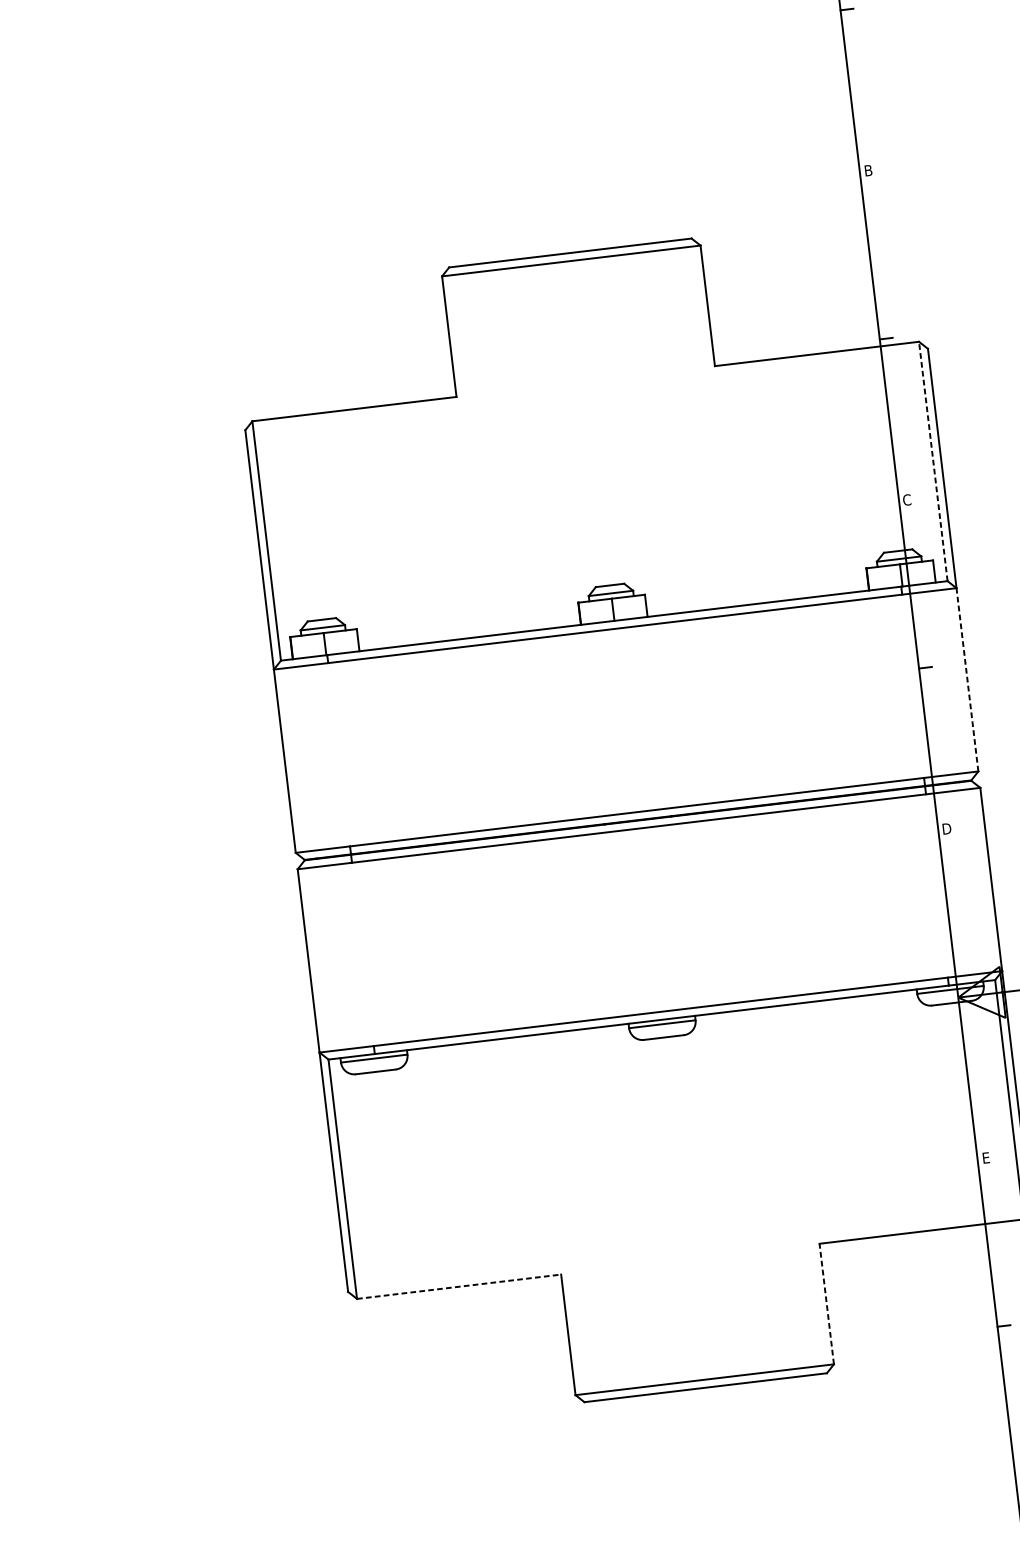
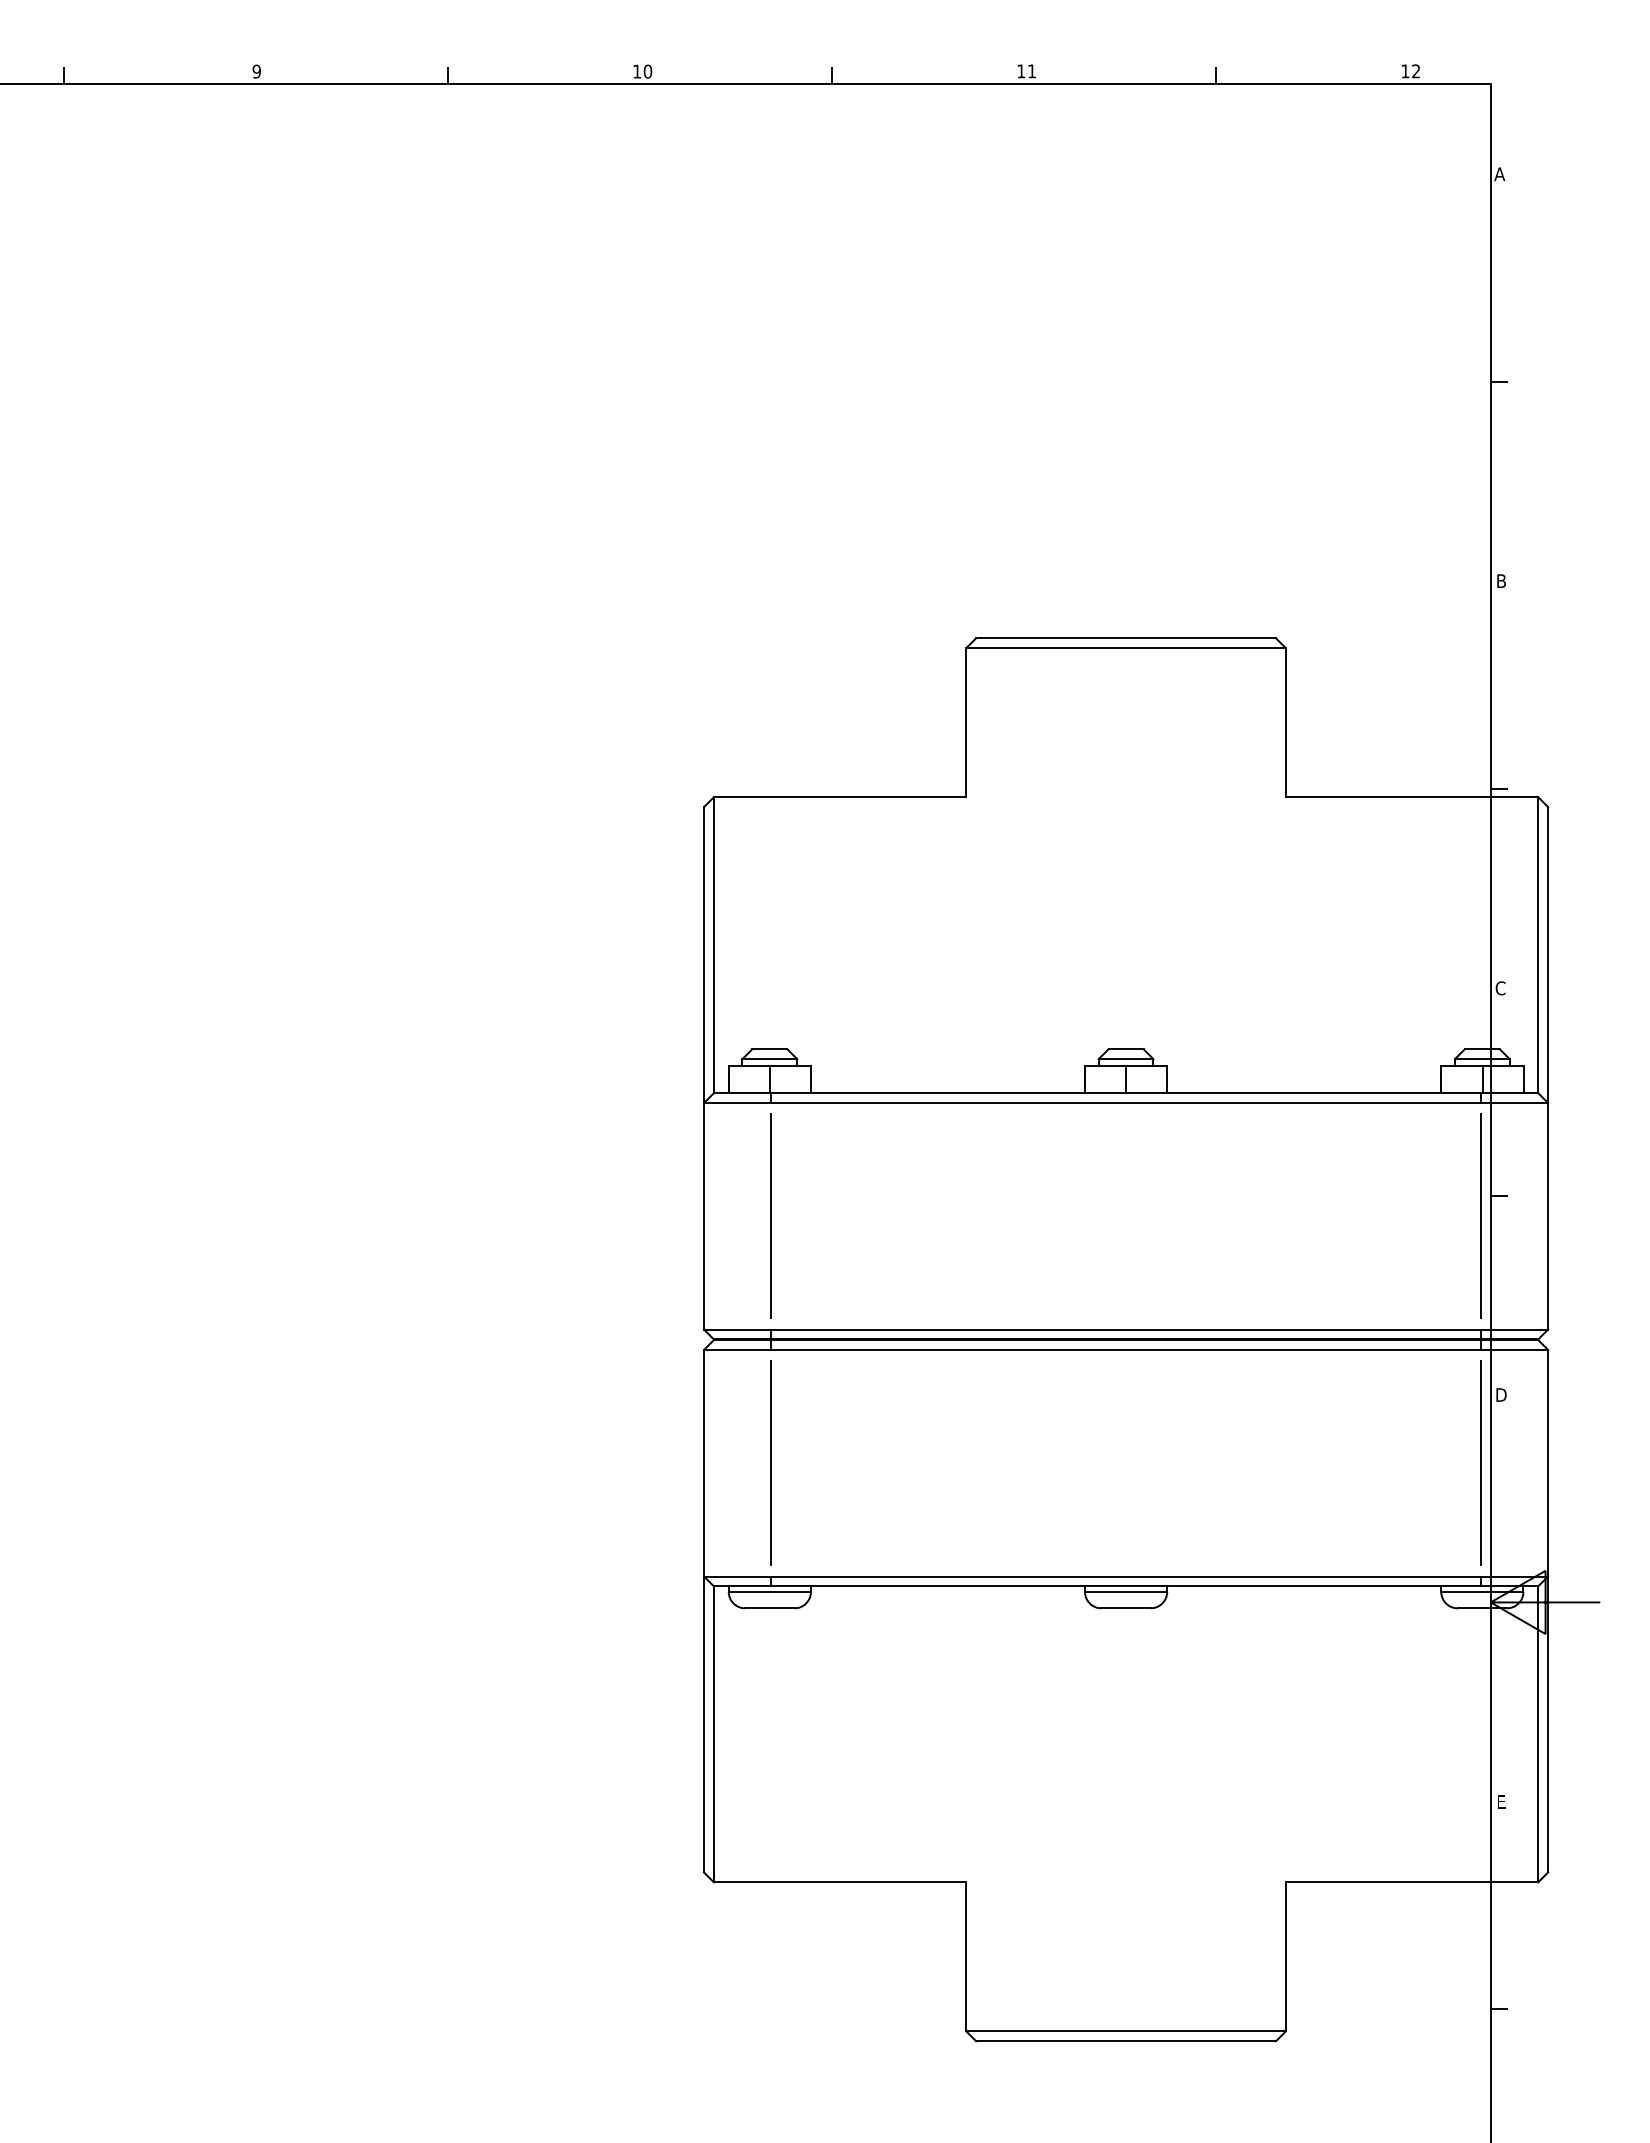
line: (933, 461) -> (1538, 945), dashed -> solid
line: (967, 679) -> (1548, 1215), dashed -> solid
line: (912, 686) -> (1480, 1216), added
line: (339, 754) -> (771, 1216), added
line: (936, 886) -> (1480, 1463), added
line: (363, 954) -> (771, 1463), added
line: (459, 1286) -> (840, 1882), dashed -> solid
line: (826, 1303) -> (1285, 1956), dashed -> solid

